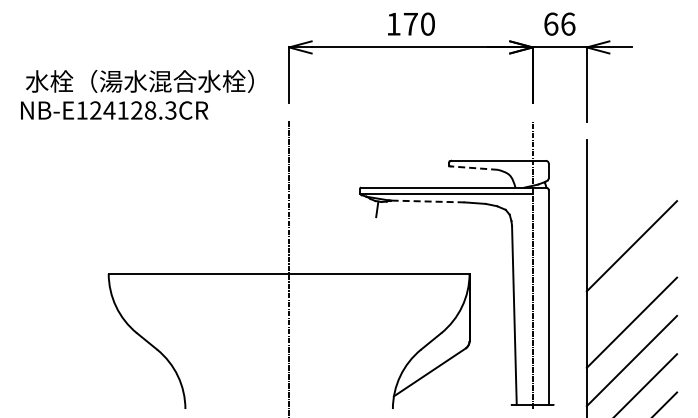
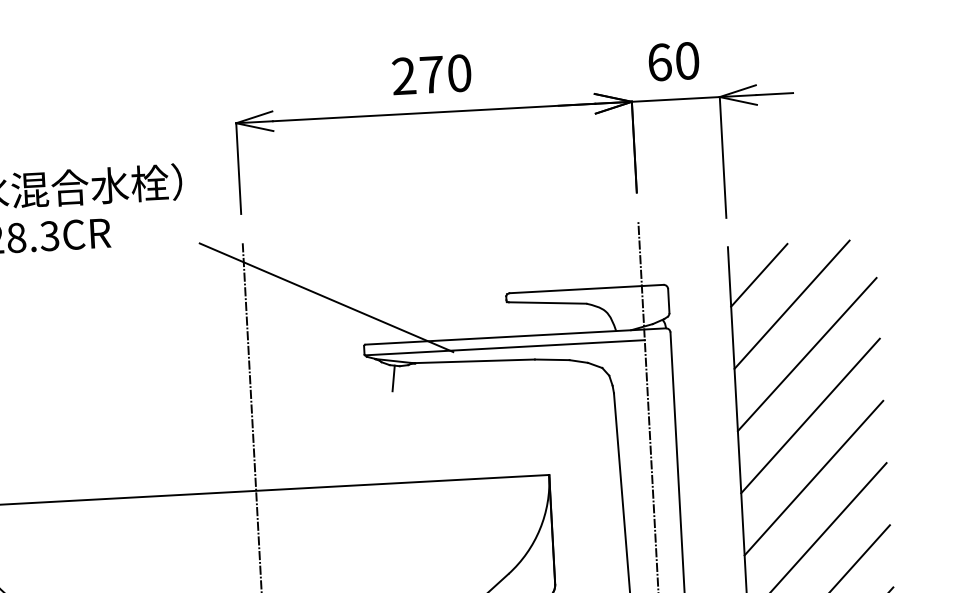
text: (393, 23) -> (403, 75), 170 -> 270
text: (568, 23) -> (687, 59), 66 -> 60
line: (338, 157) -> (326, 297), added
line: (604, 157) -> (758, 274), added
line: (474, 168) -> (547, 303), dashed -> solid
line: (623, 176) -> (790, 303), added
line: (427, 201) -> (474, 361), dashed -> solid
line: (631, 208) -> (806, 354), added
line: (631, 284) -> (813, 478), added

